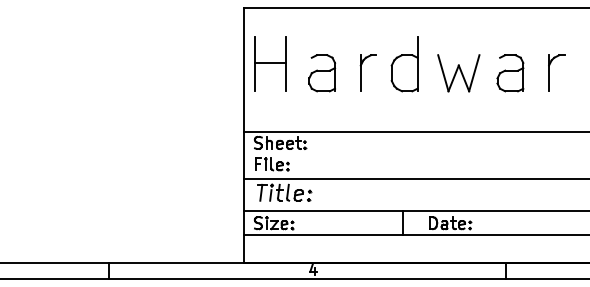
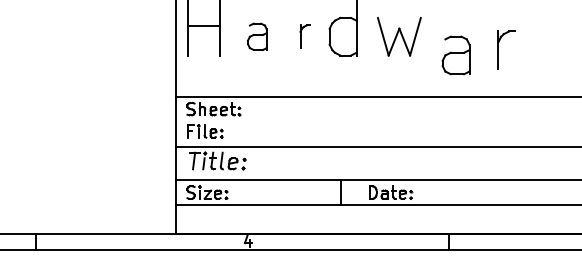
part: (367, 72) -> (304, 35), size x0.6
part: (549, 72) -> (498, 49), moved
part: (322, 73) -> (257, 37), size x0.7
part: (510, 73) -> (456, 55), moved

